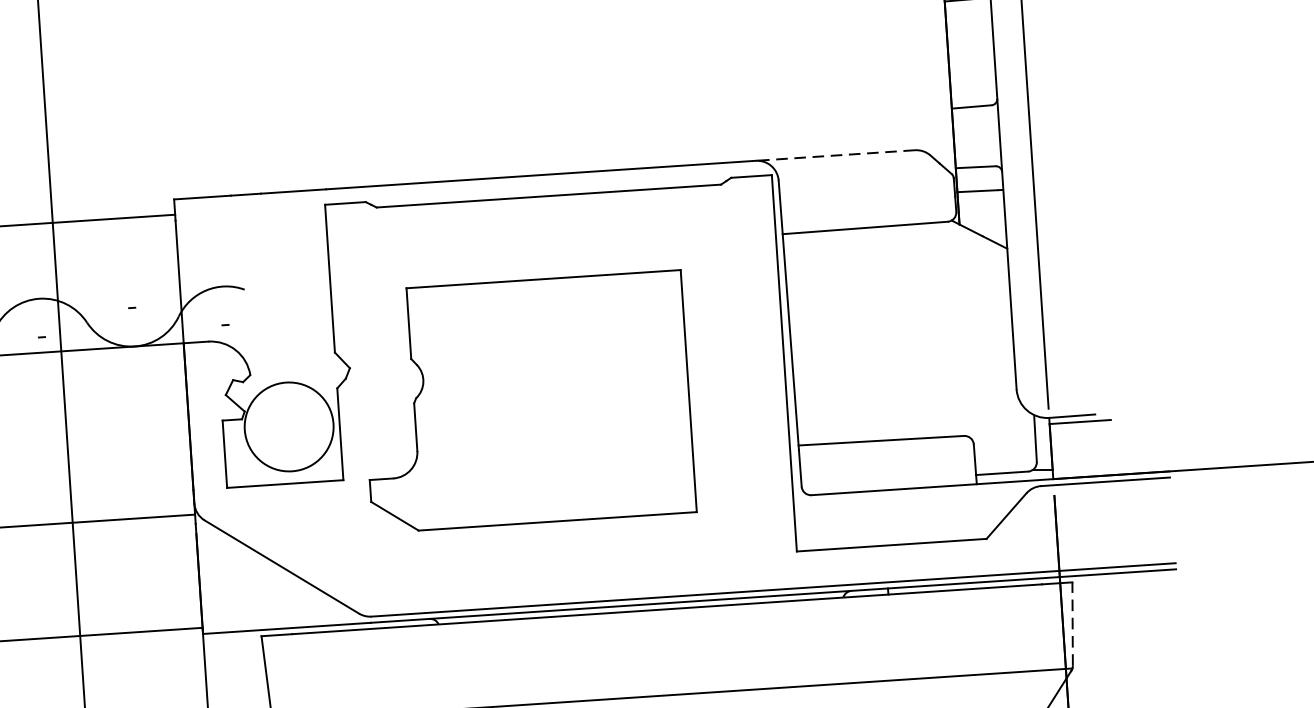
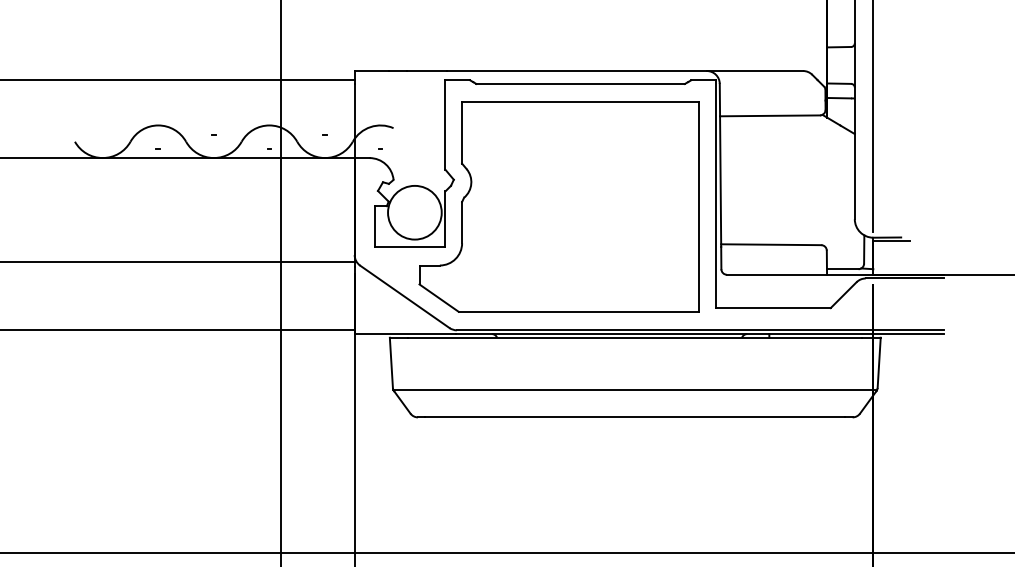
line: (834, 156) -> (754, 71), dashed -> solid
part: (525, 400) -> (558, 206), size x1.43
line: (1073, 623) -> (879, 362), dashed -> solid

